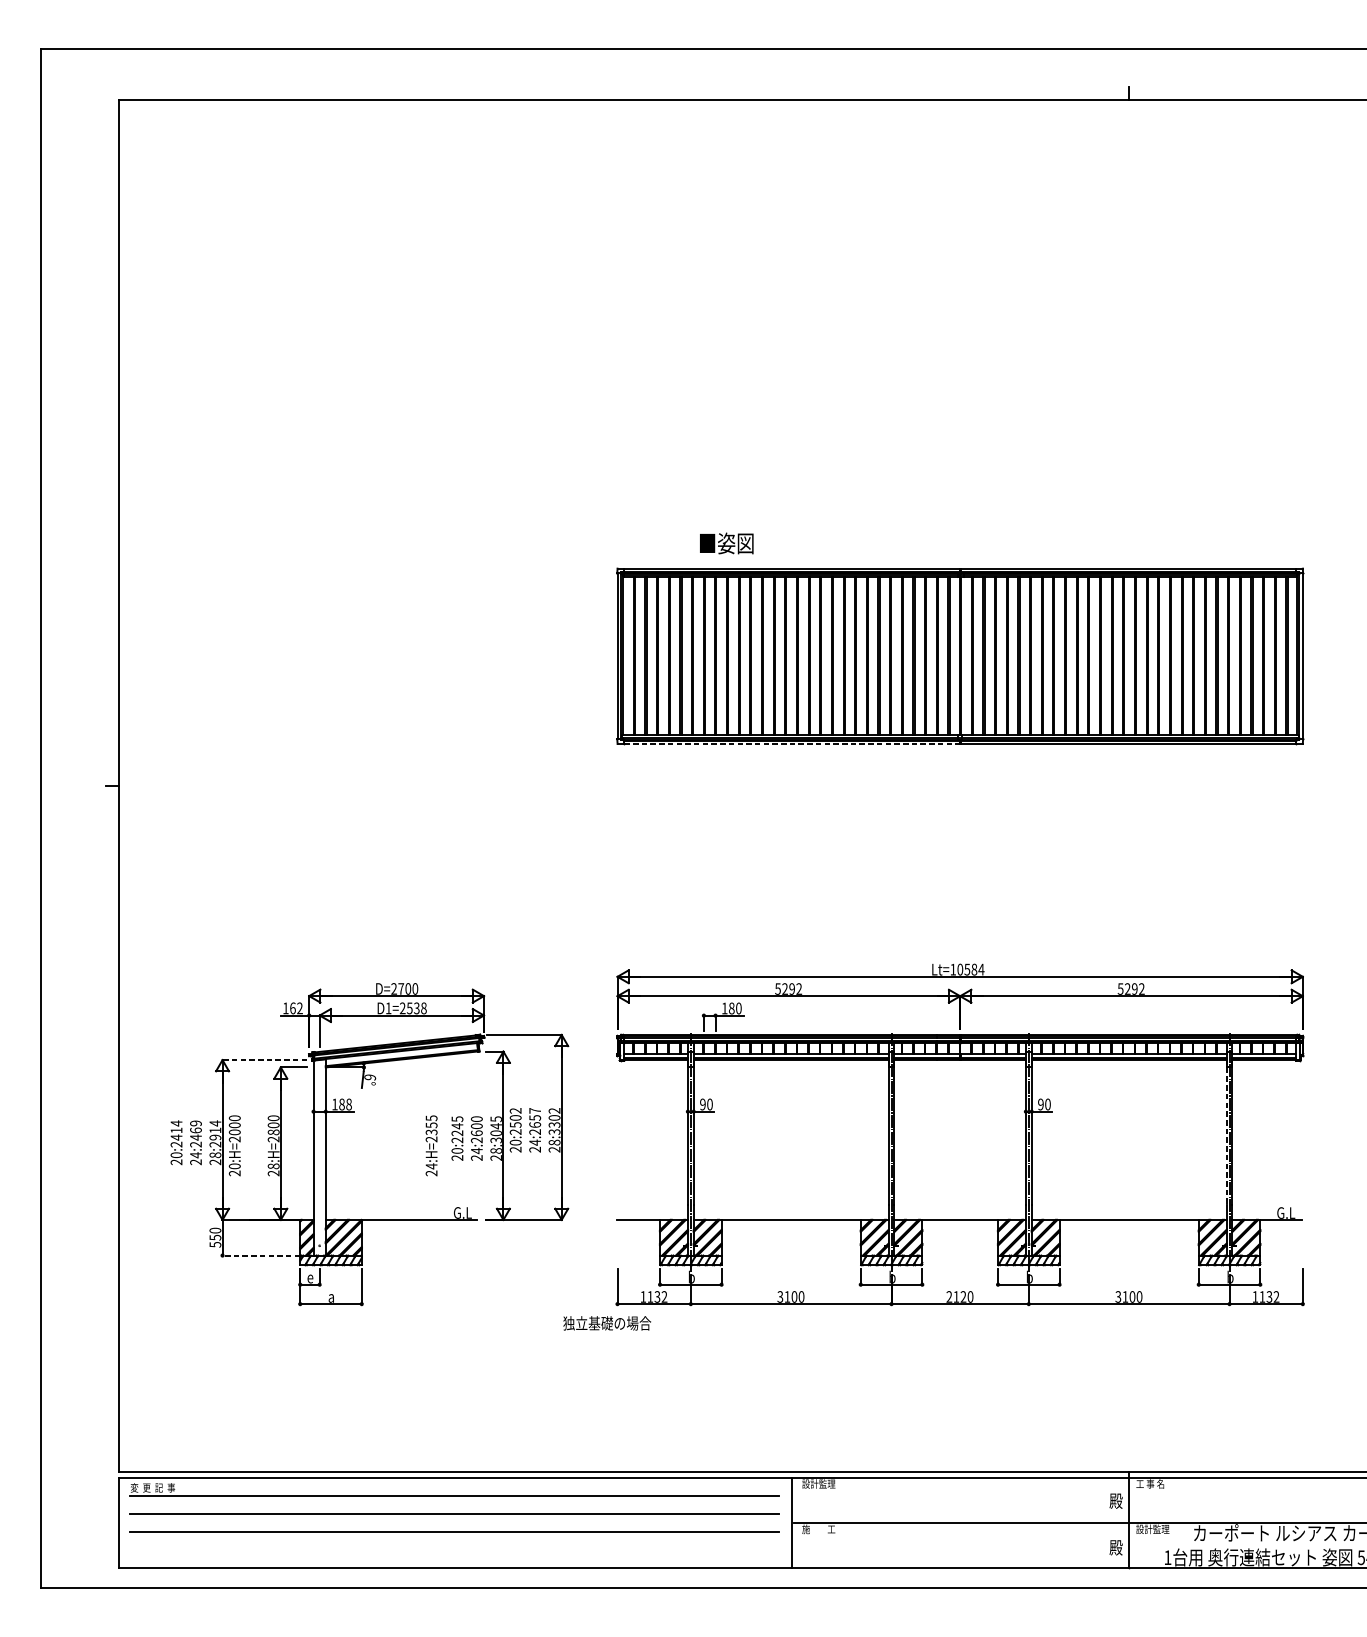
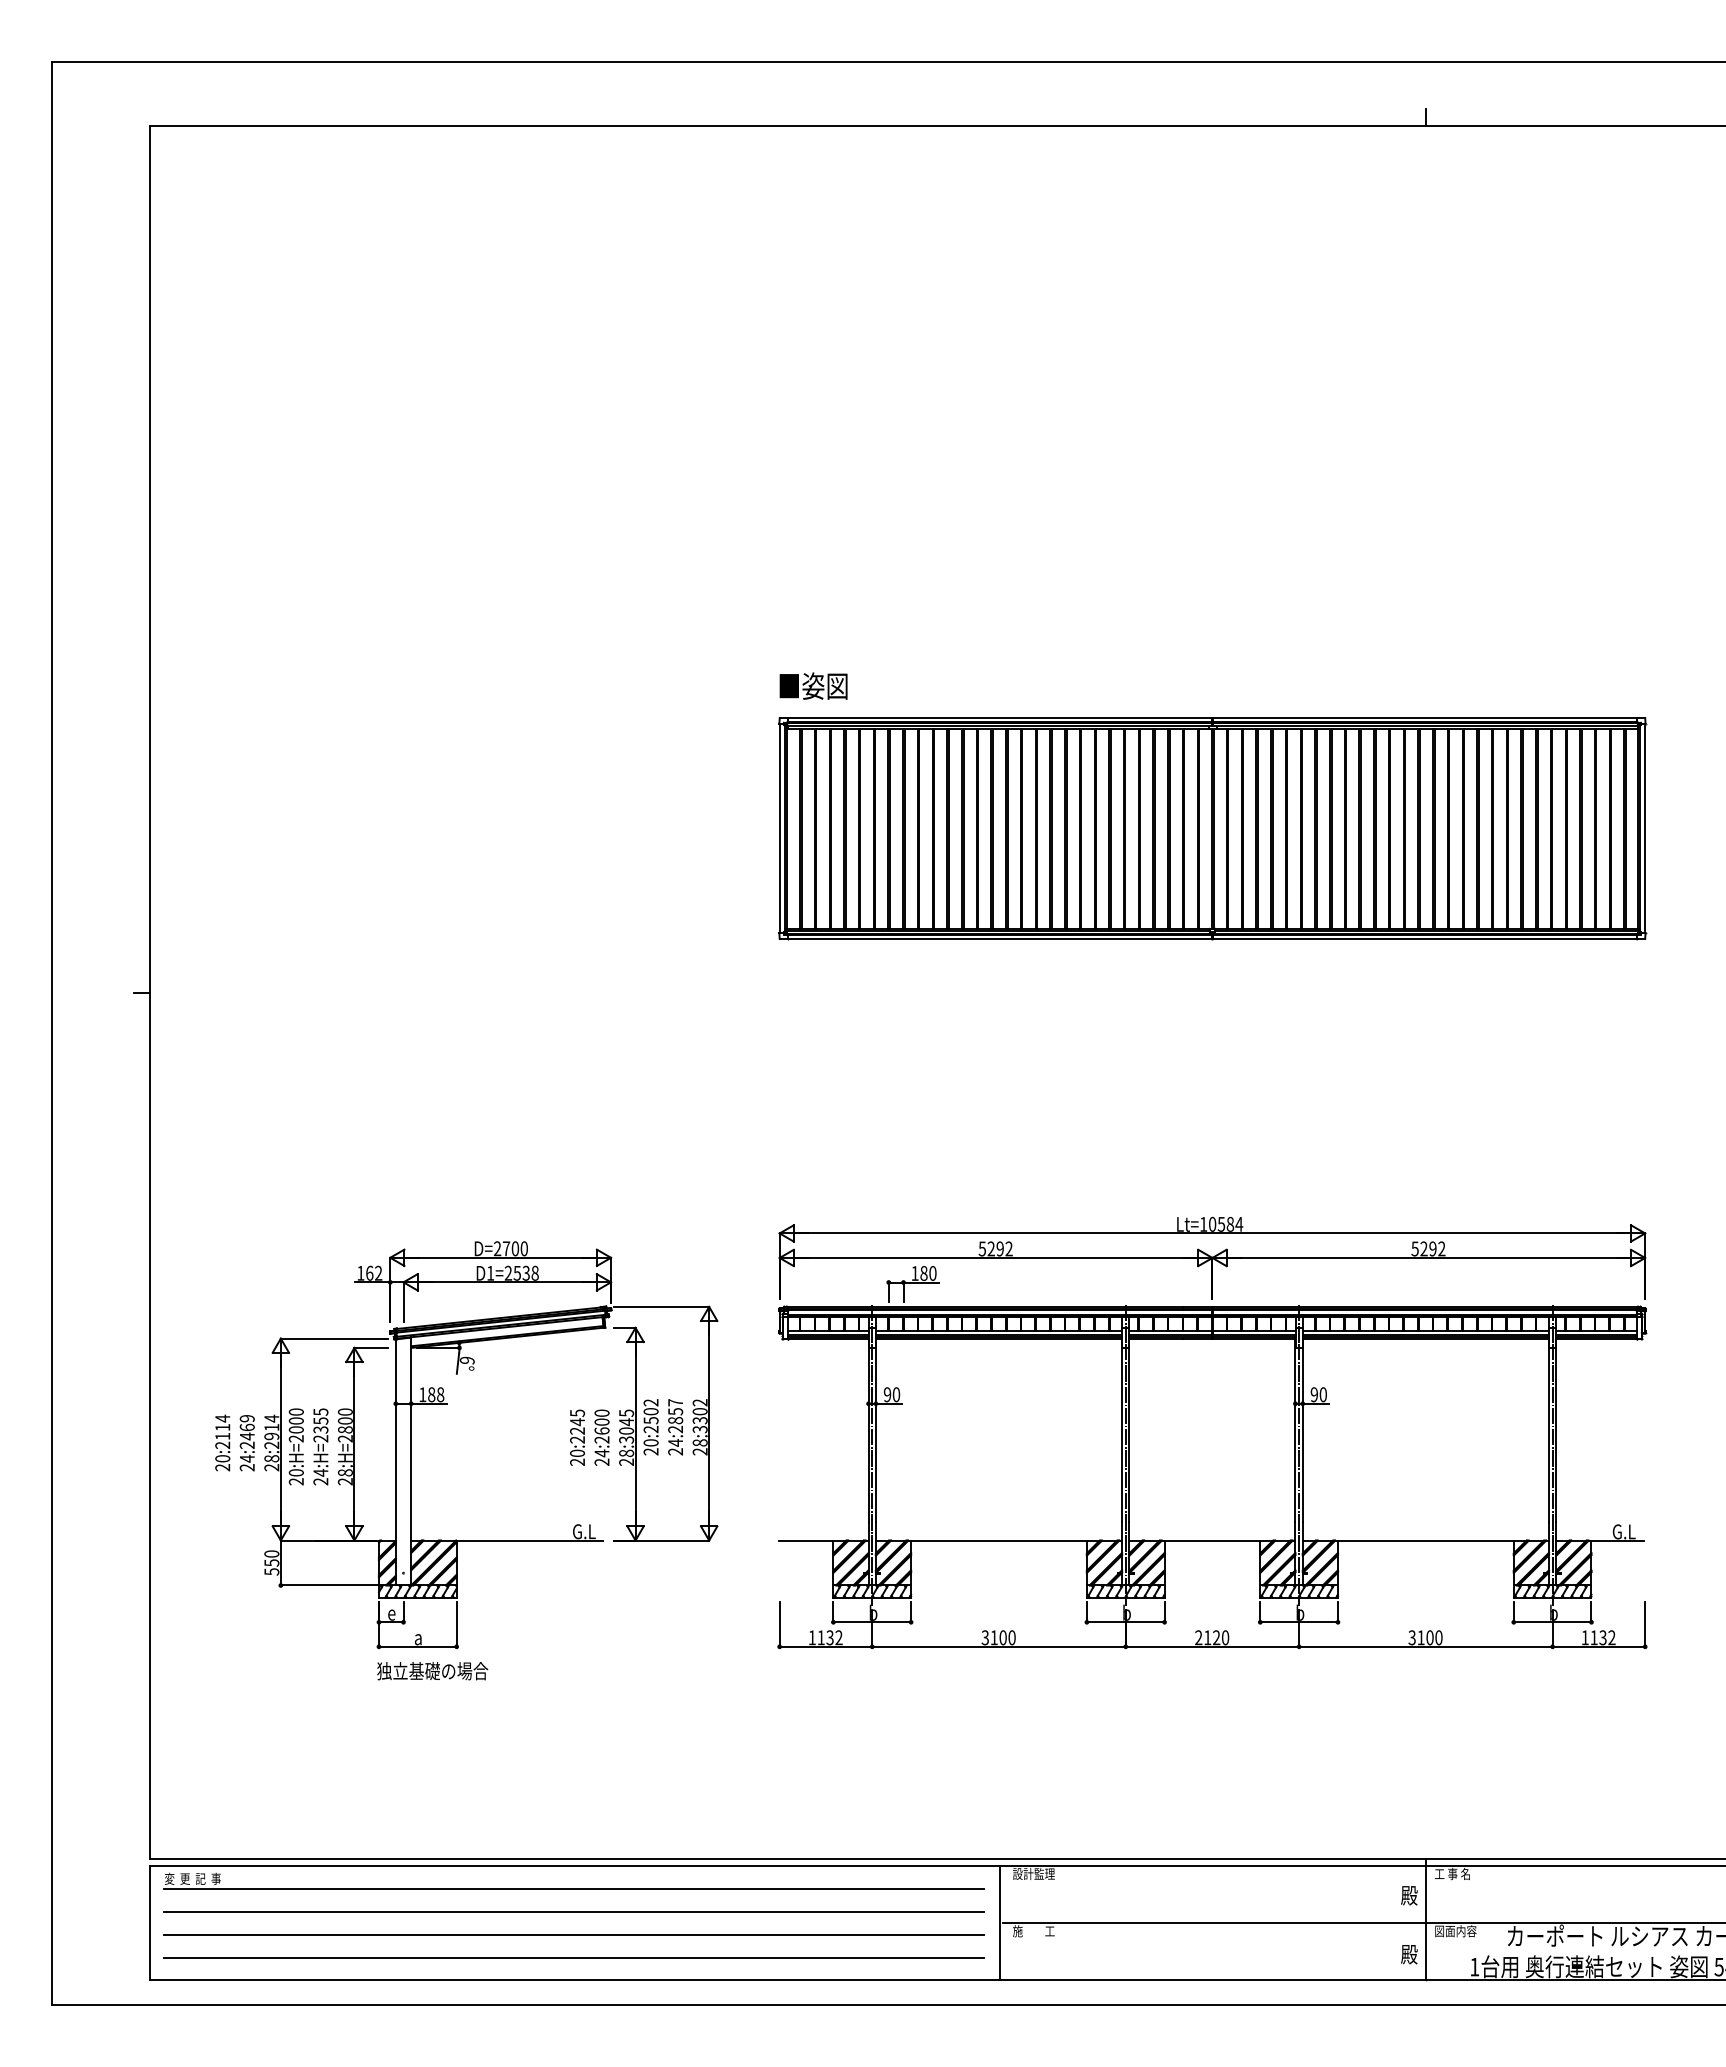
text: (726, 542) -> (813, 685), moved
line: (792, 744) -> (1000, 939), dashed -> solid
line: (264, 1059) -> (333, 1338), dashed -> solid
text: (535, 1124) -> (675, 1420), 24:2657 -> 24:2857
line: (1226, 1132) -> (1548, 1430), dashed -> solid
text: (176, 1137) -> (222, 1436), 20:2414 -> 20:2114
text: (431, 1145) -> (320, 1446), moved
line: (261, 1255) -> (329, 1585), dashed -> solid
text: (607, 1323) -> (432, 1671), moved
text: (1152, 1529) -> (1455, 1931), 設計監理 -> 図面内容
line: (454, 1550) -> (573, 1957), added

